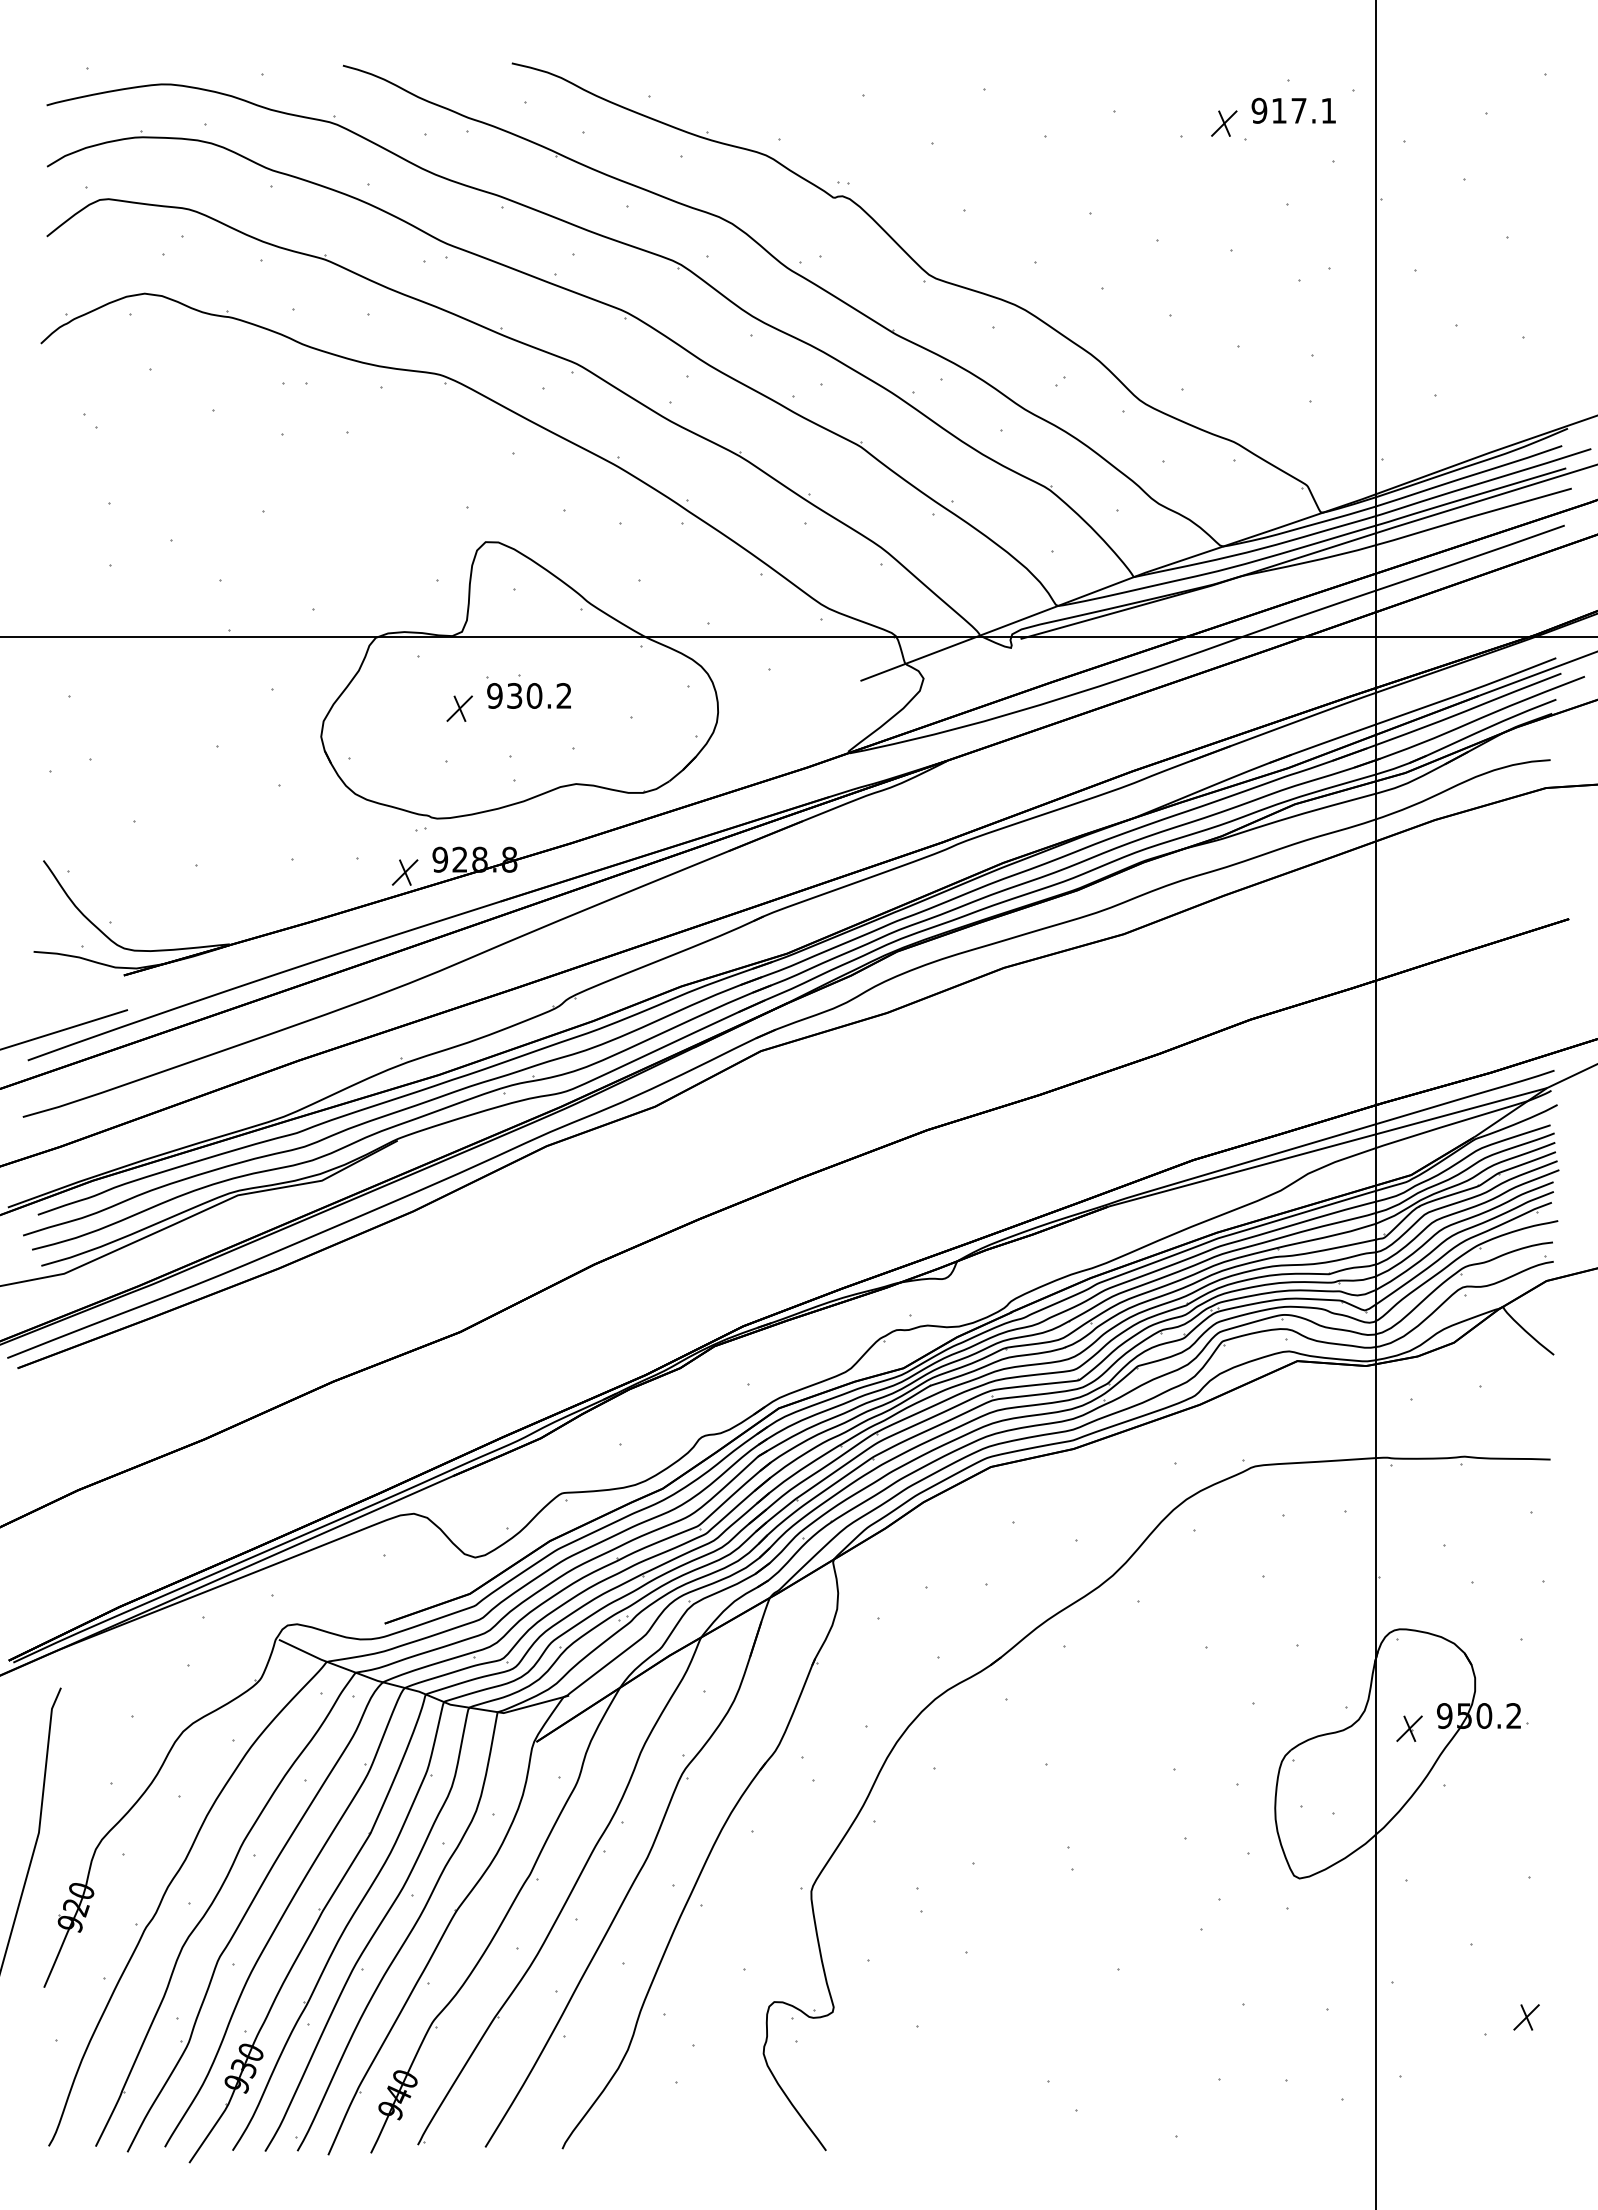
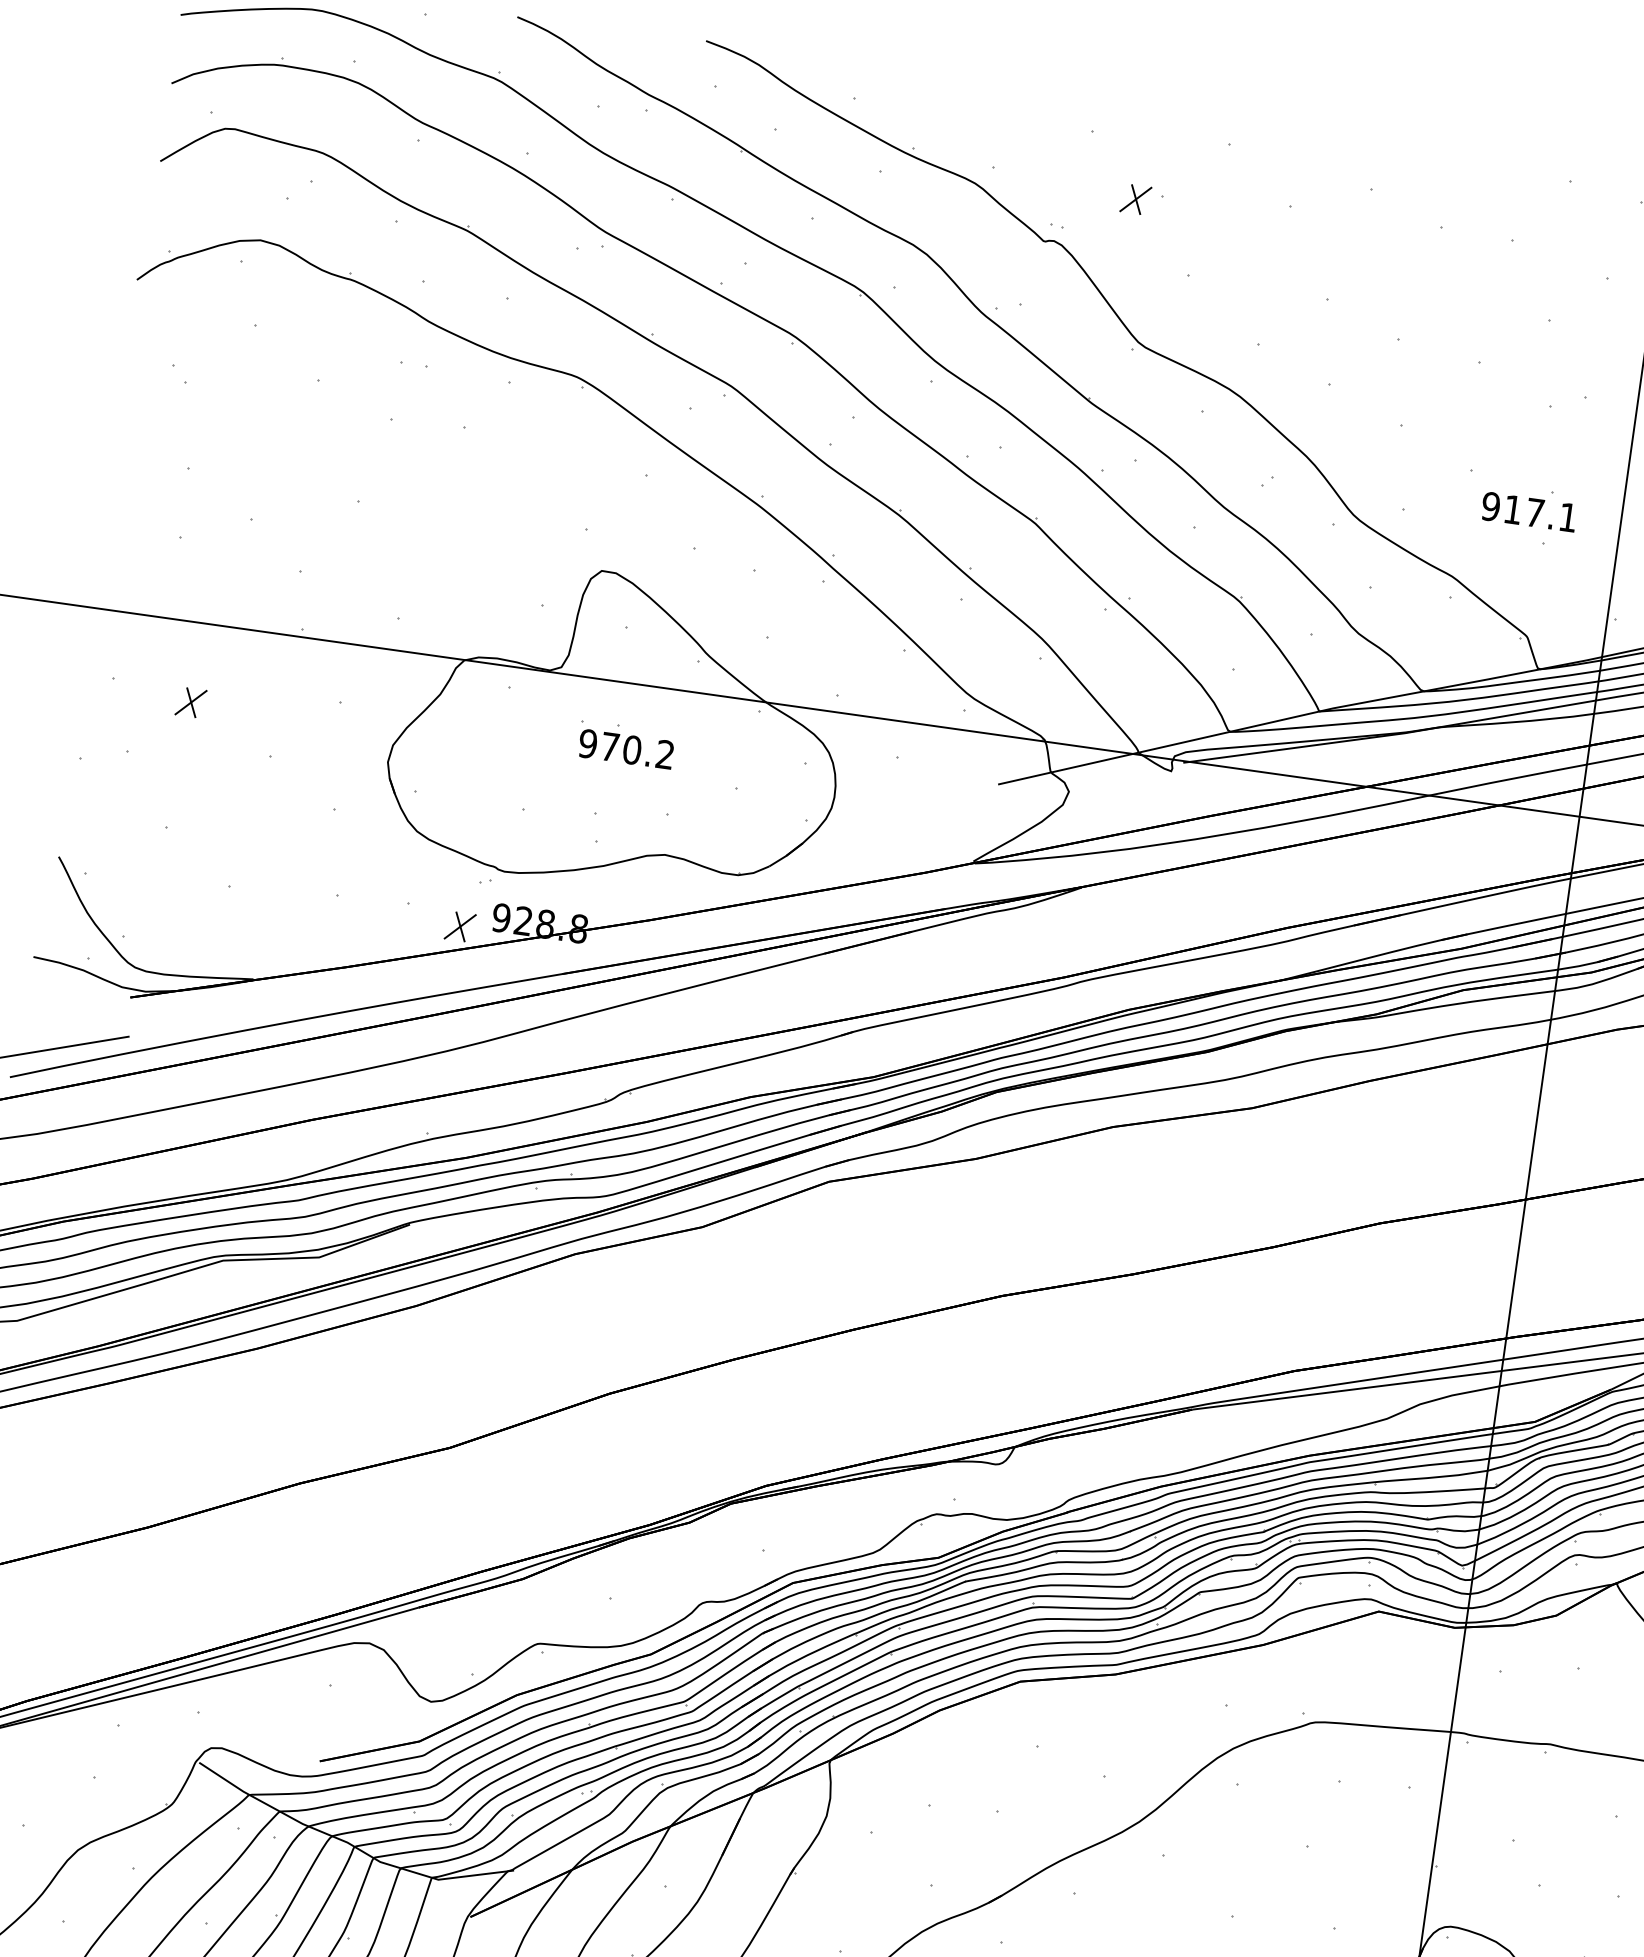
text: (1293, 110) -> (1528, 511), moved
part: (1224, 123) -> (1136, 199), moved
text: (514, 695) -> (609, 746), 930.2 -> 970.2
part: (459, 708) -> (190, 702), moved

